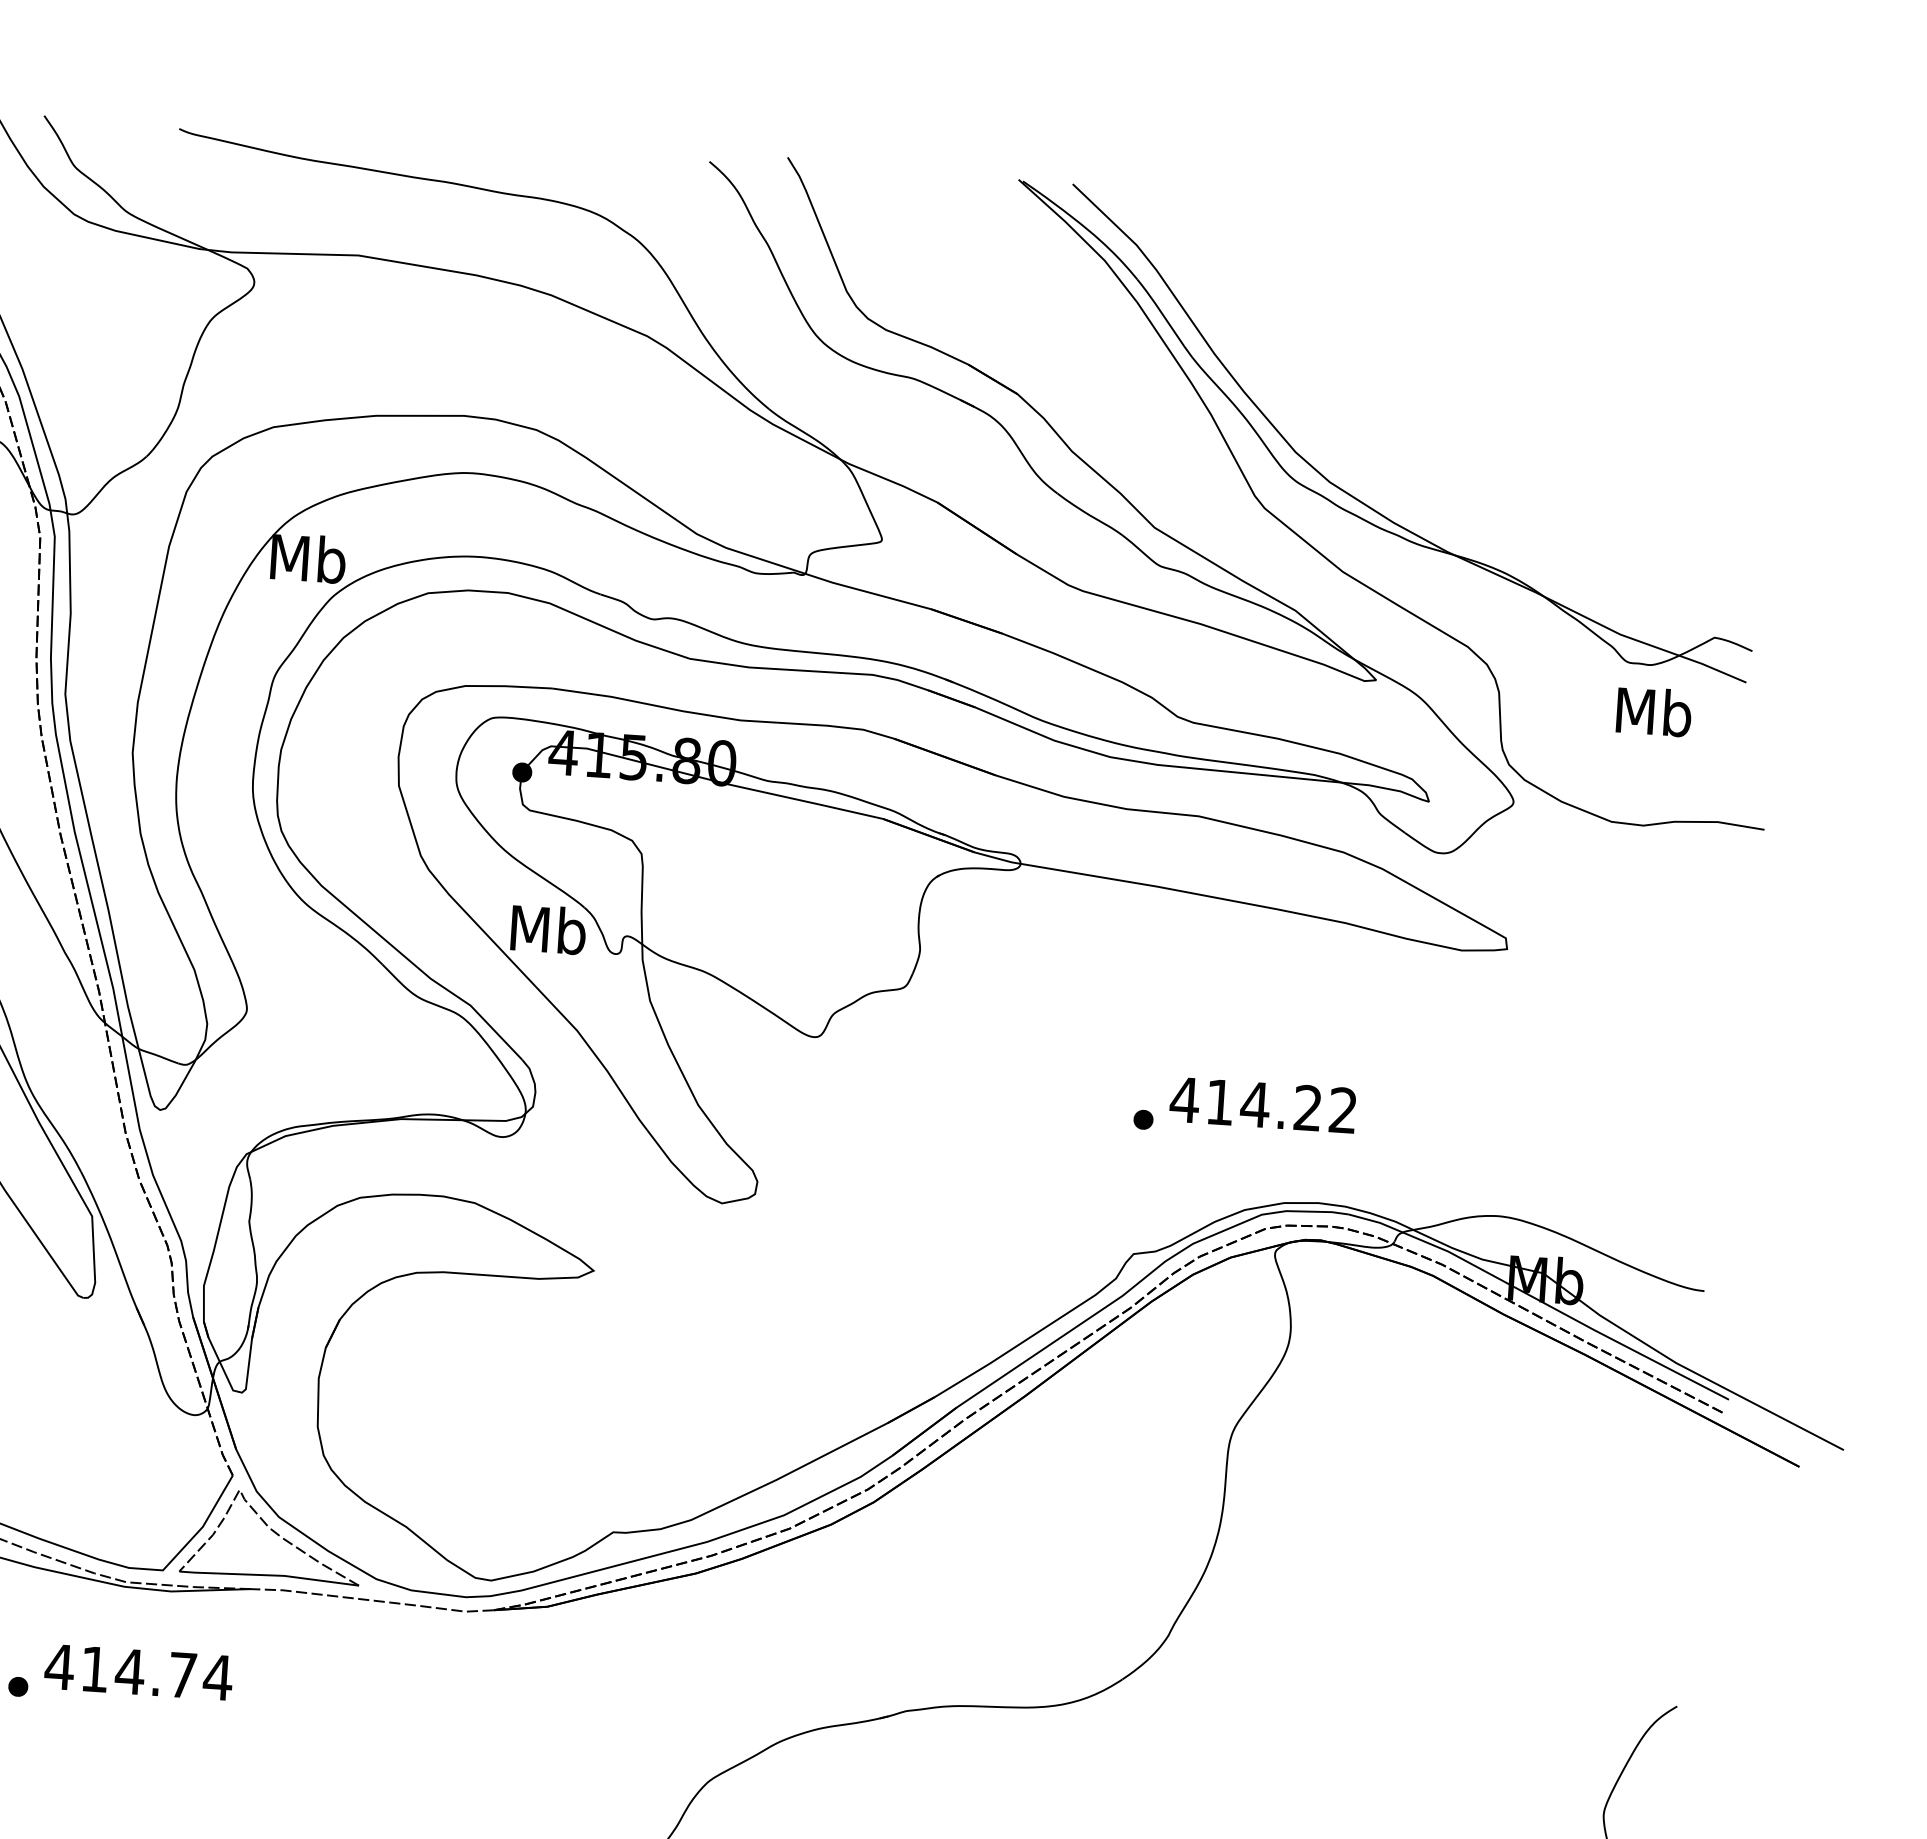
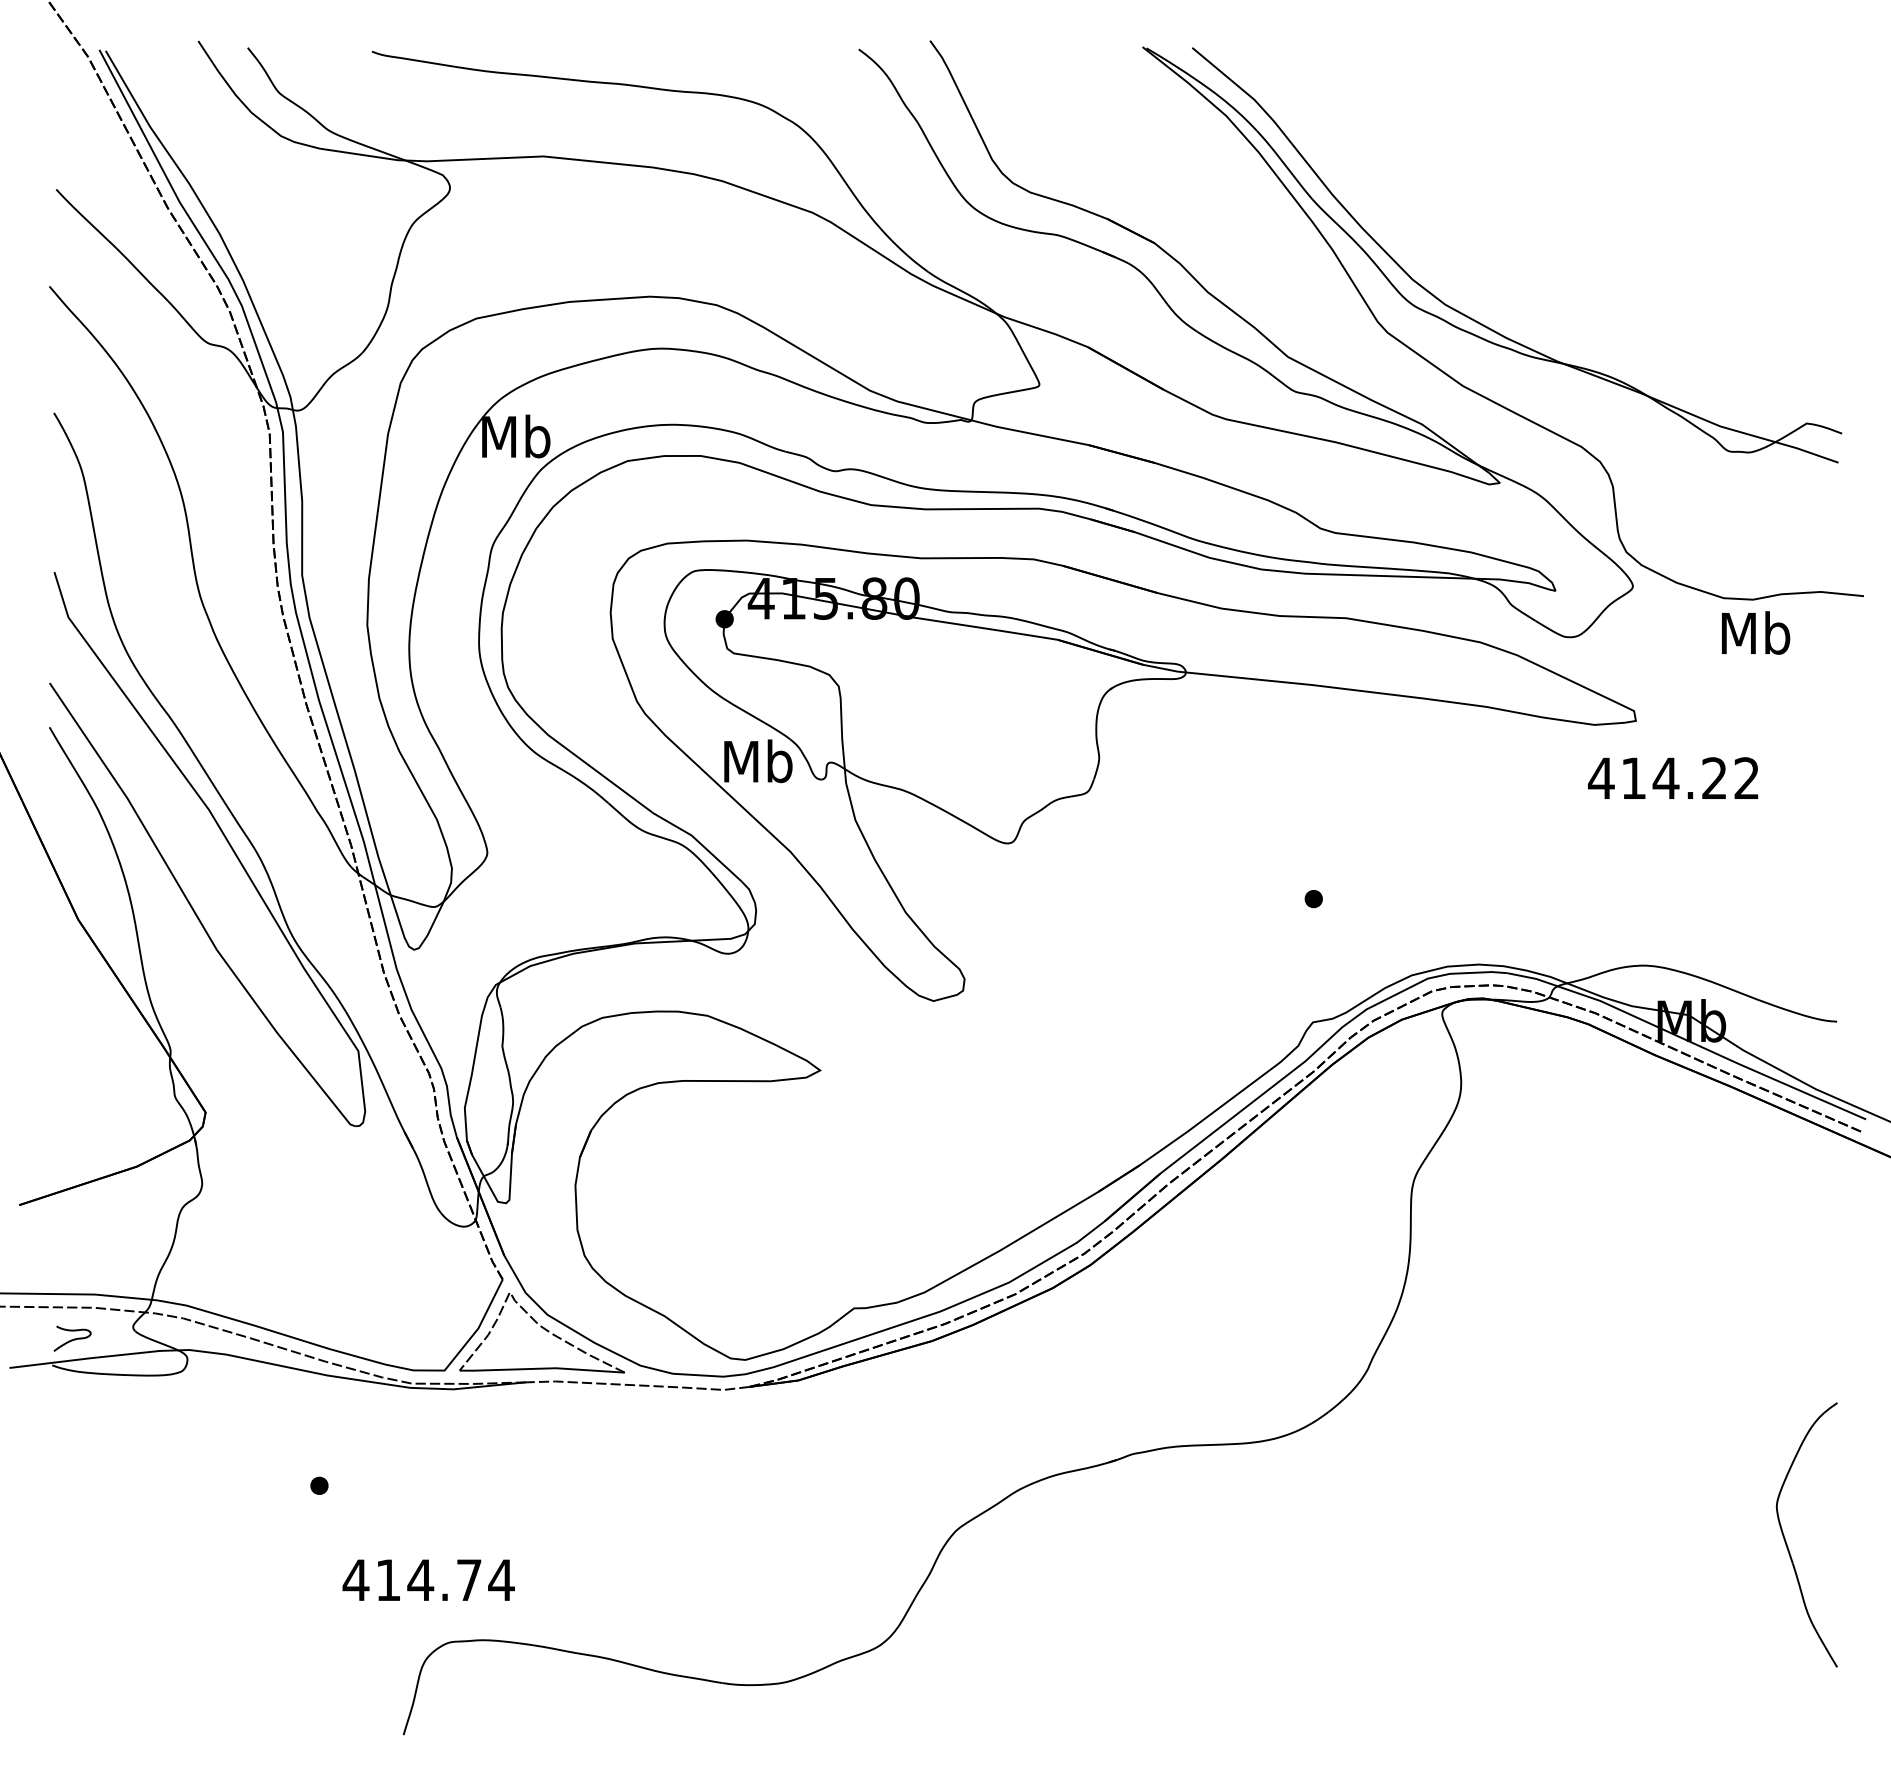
text: (1654, 711) -> (1756, 632), moved
text: (1263, 1104) -> (1673, 777), moved
text: (138, 1671) -> (428, 1579), moved

